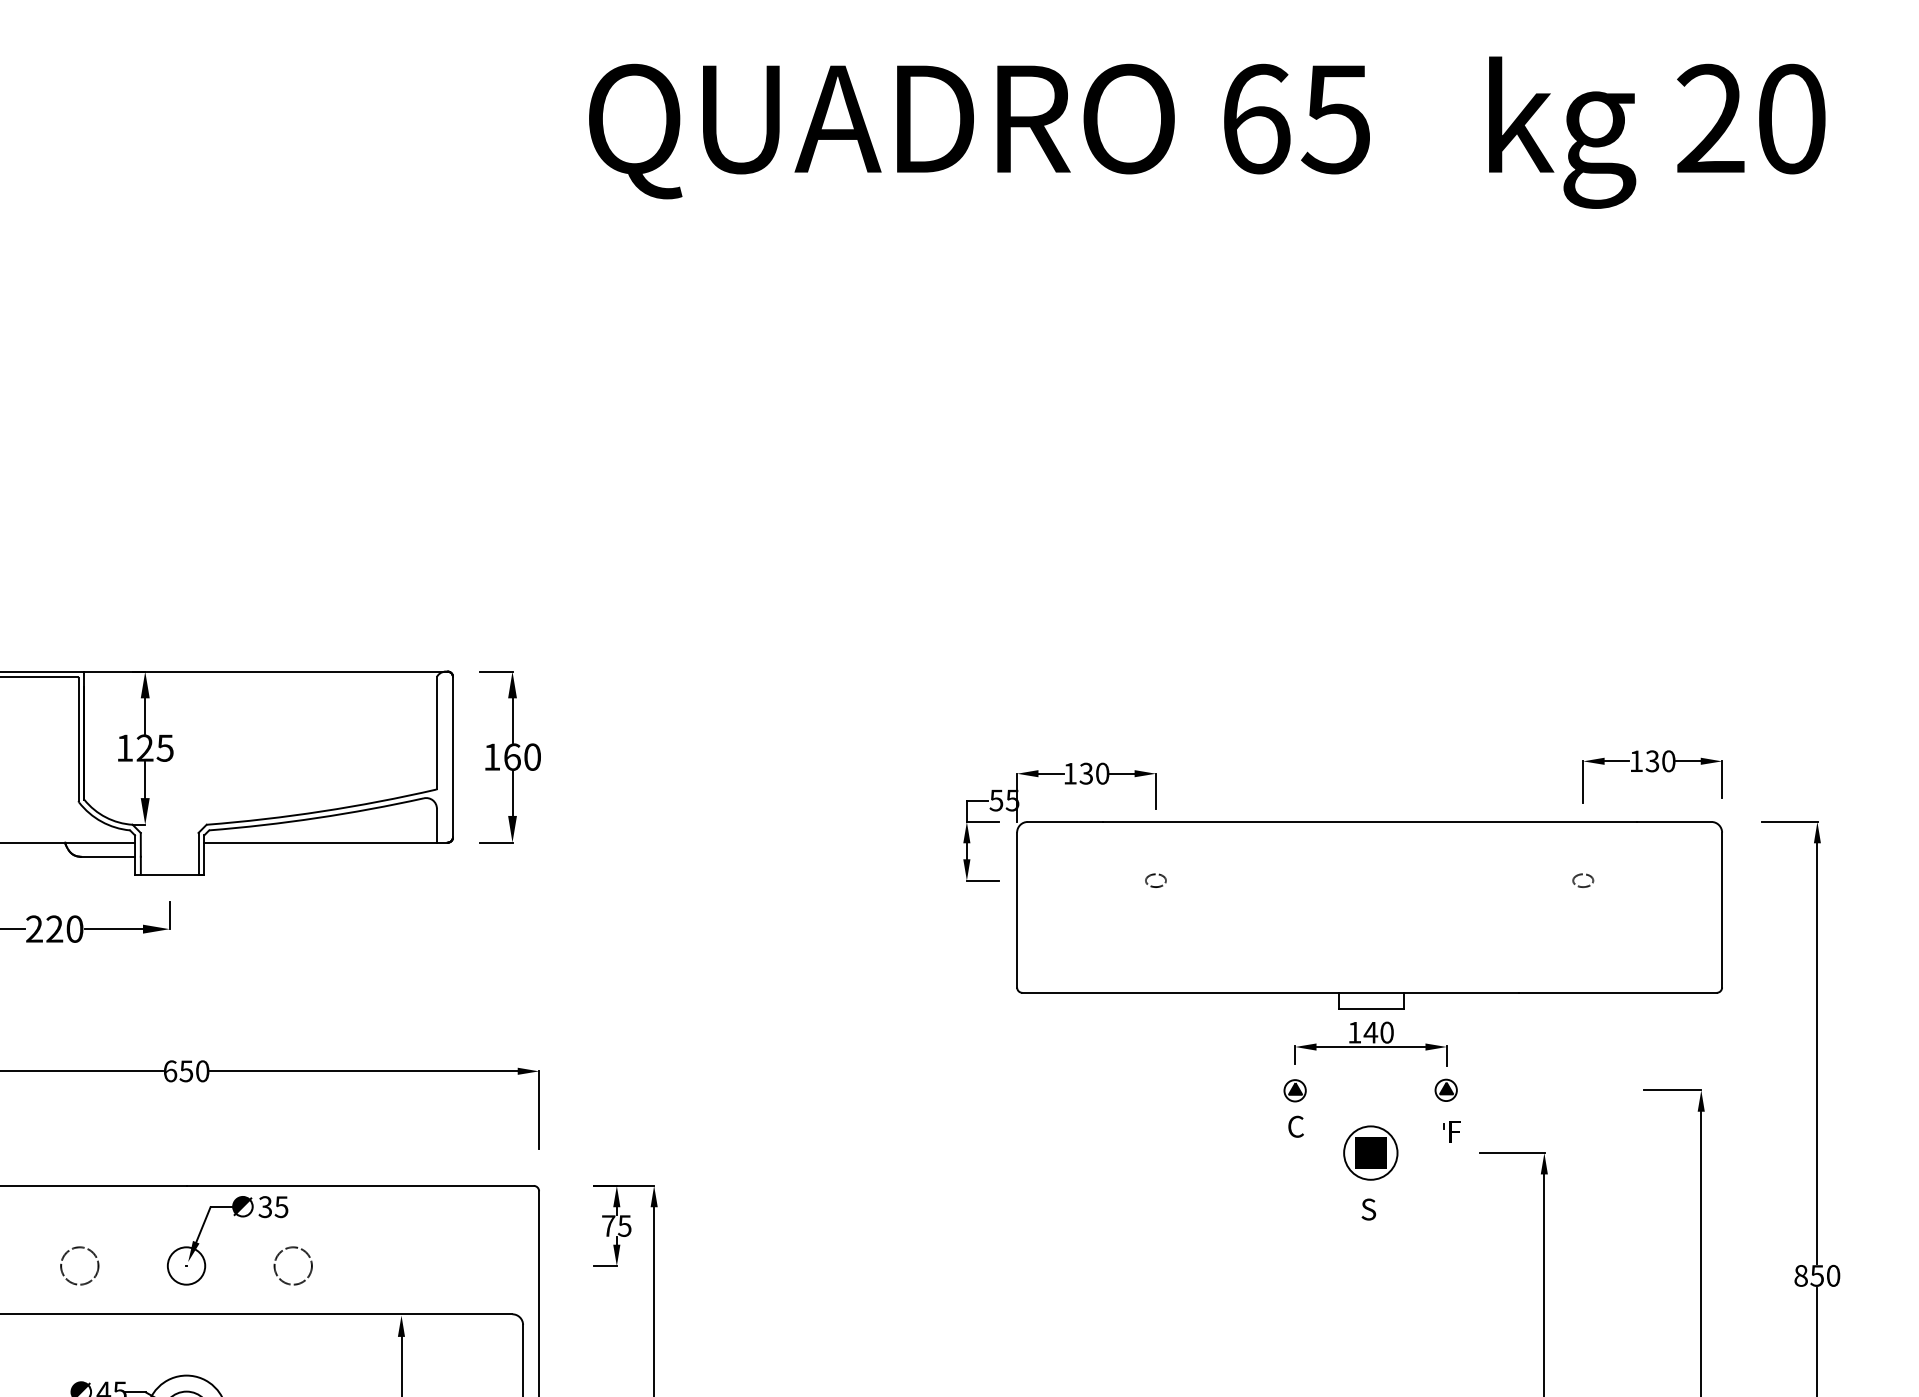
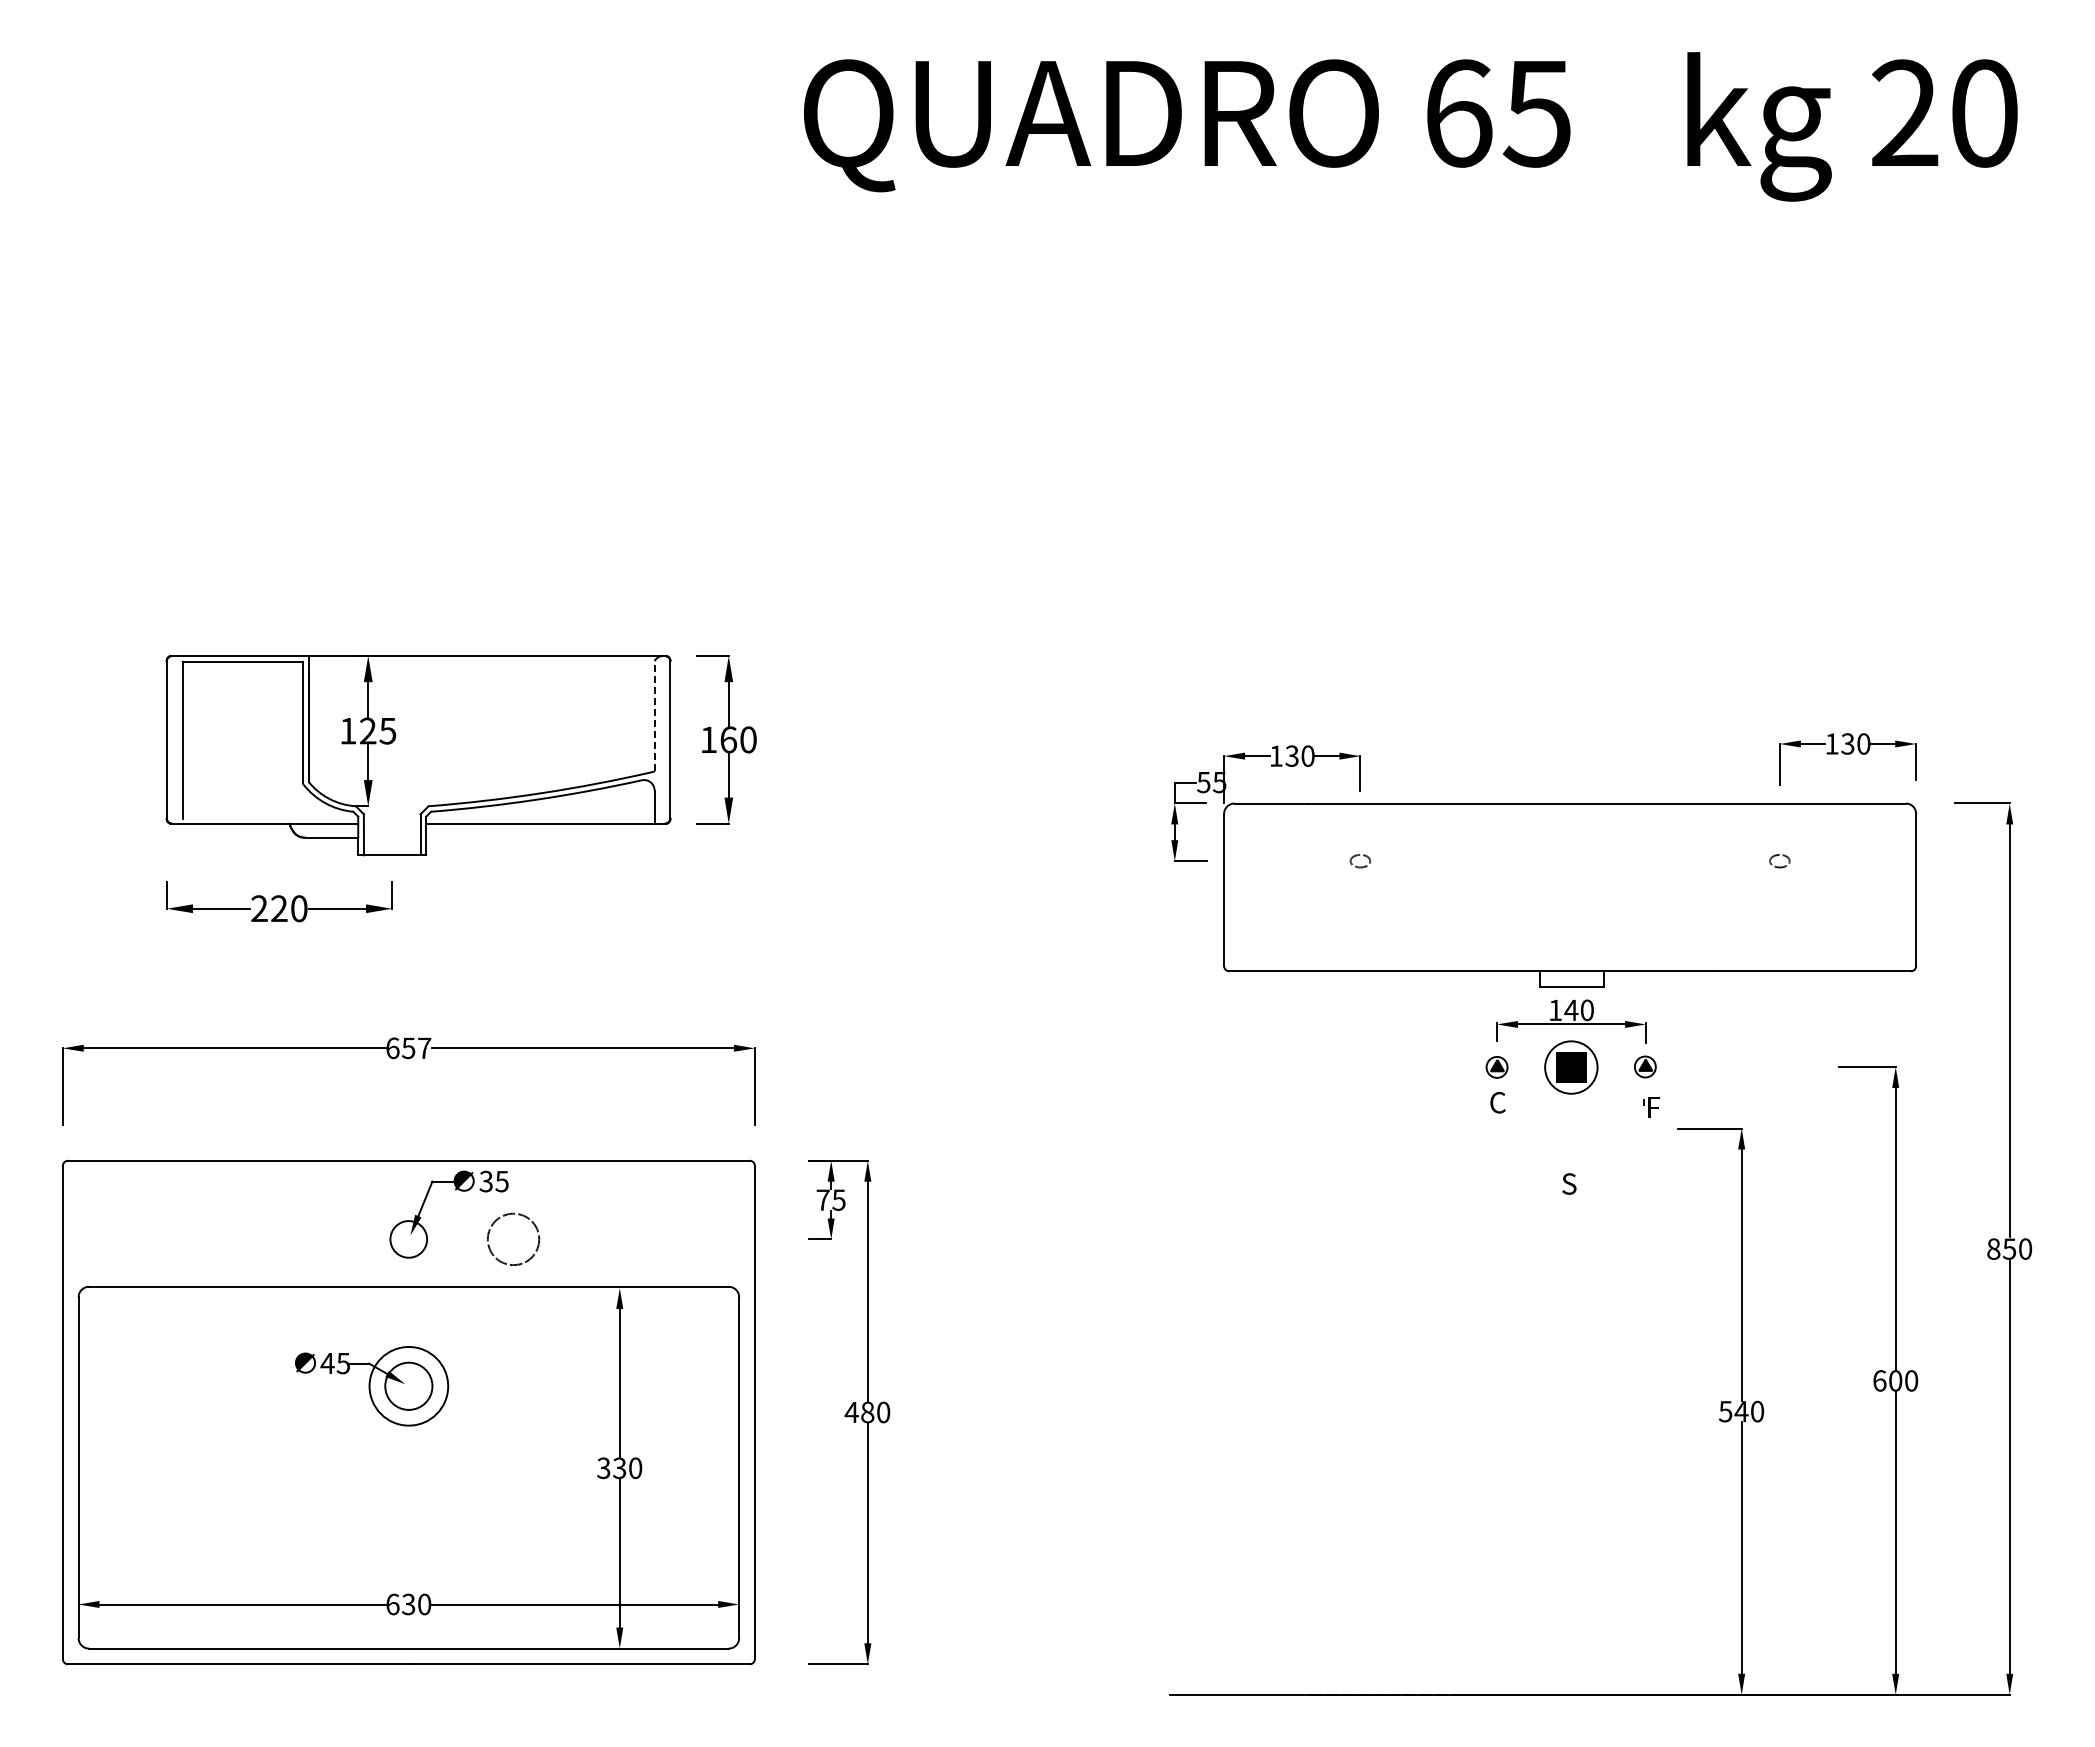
line: (436, 732) -> (654, 715), solid -> dashed
text: (202, 1071) -> (424, 1048), 650 -> 657
part: (1370, 1153) -> (1571, 1067), moved
circle: (79, 1266) -> (303, 1239), removed
circle: (293, 1266) -> (513, 1239), size x1.4

